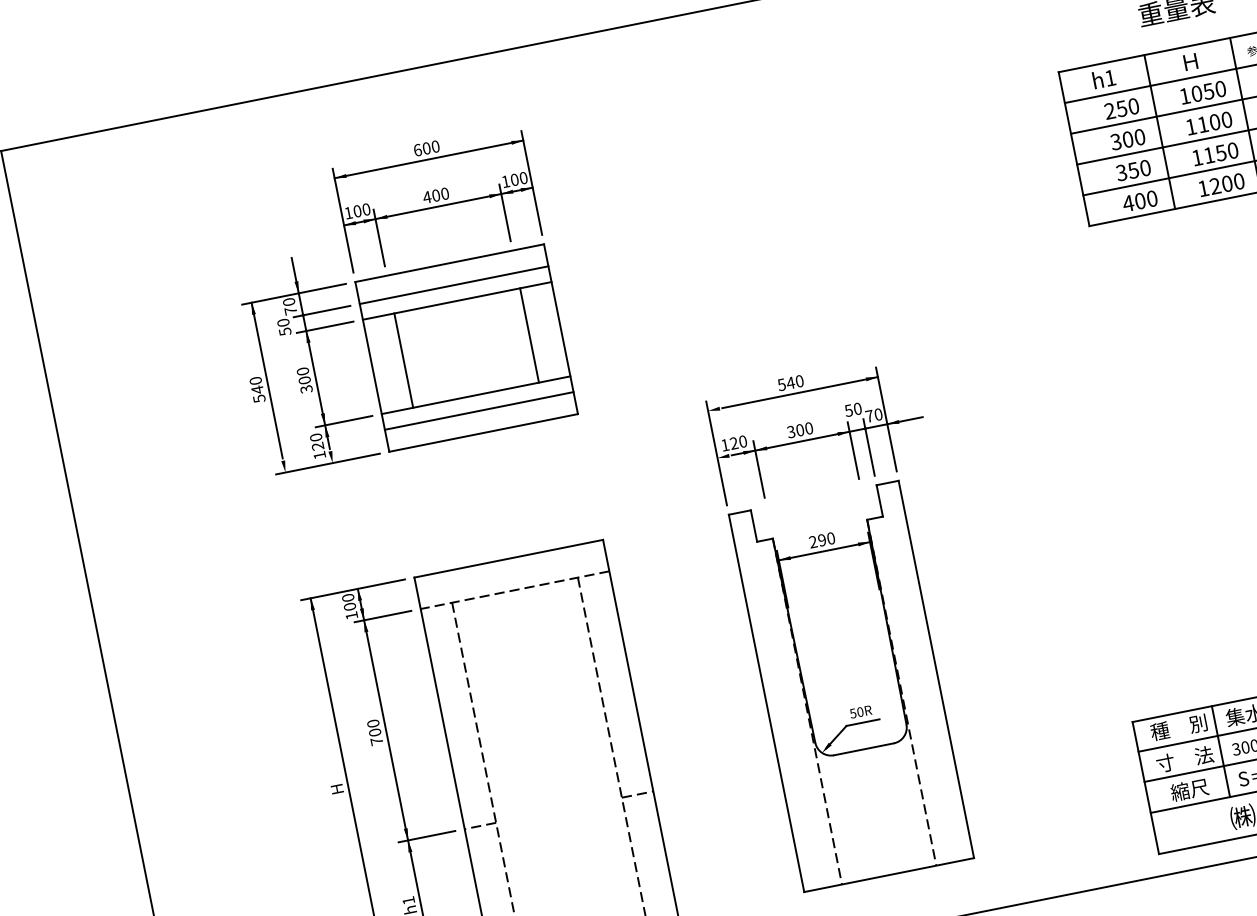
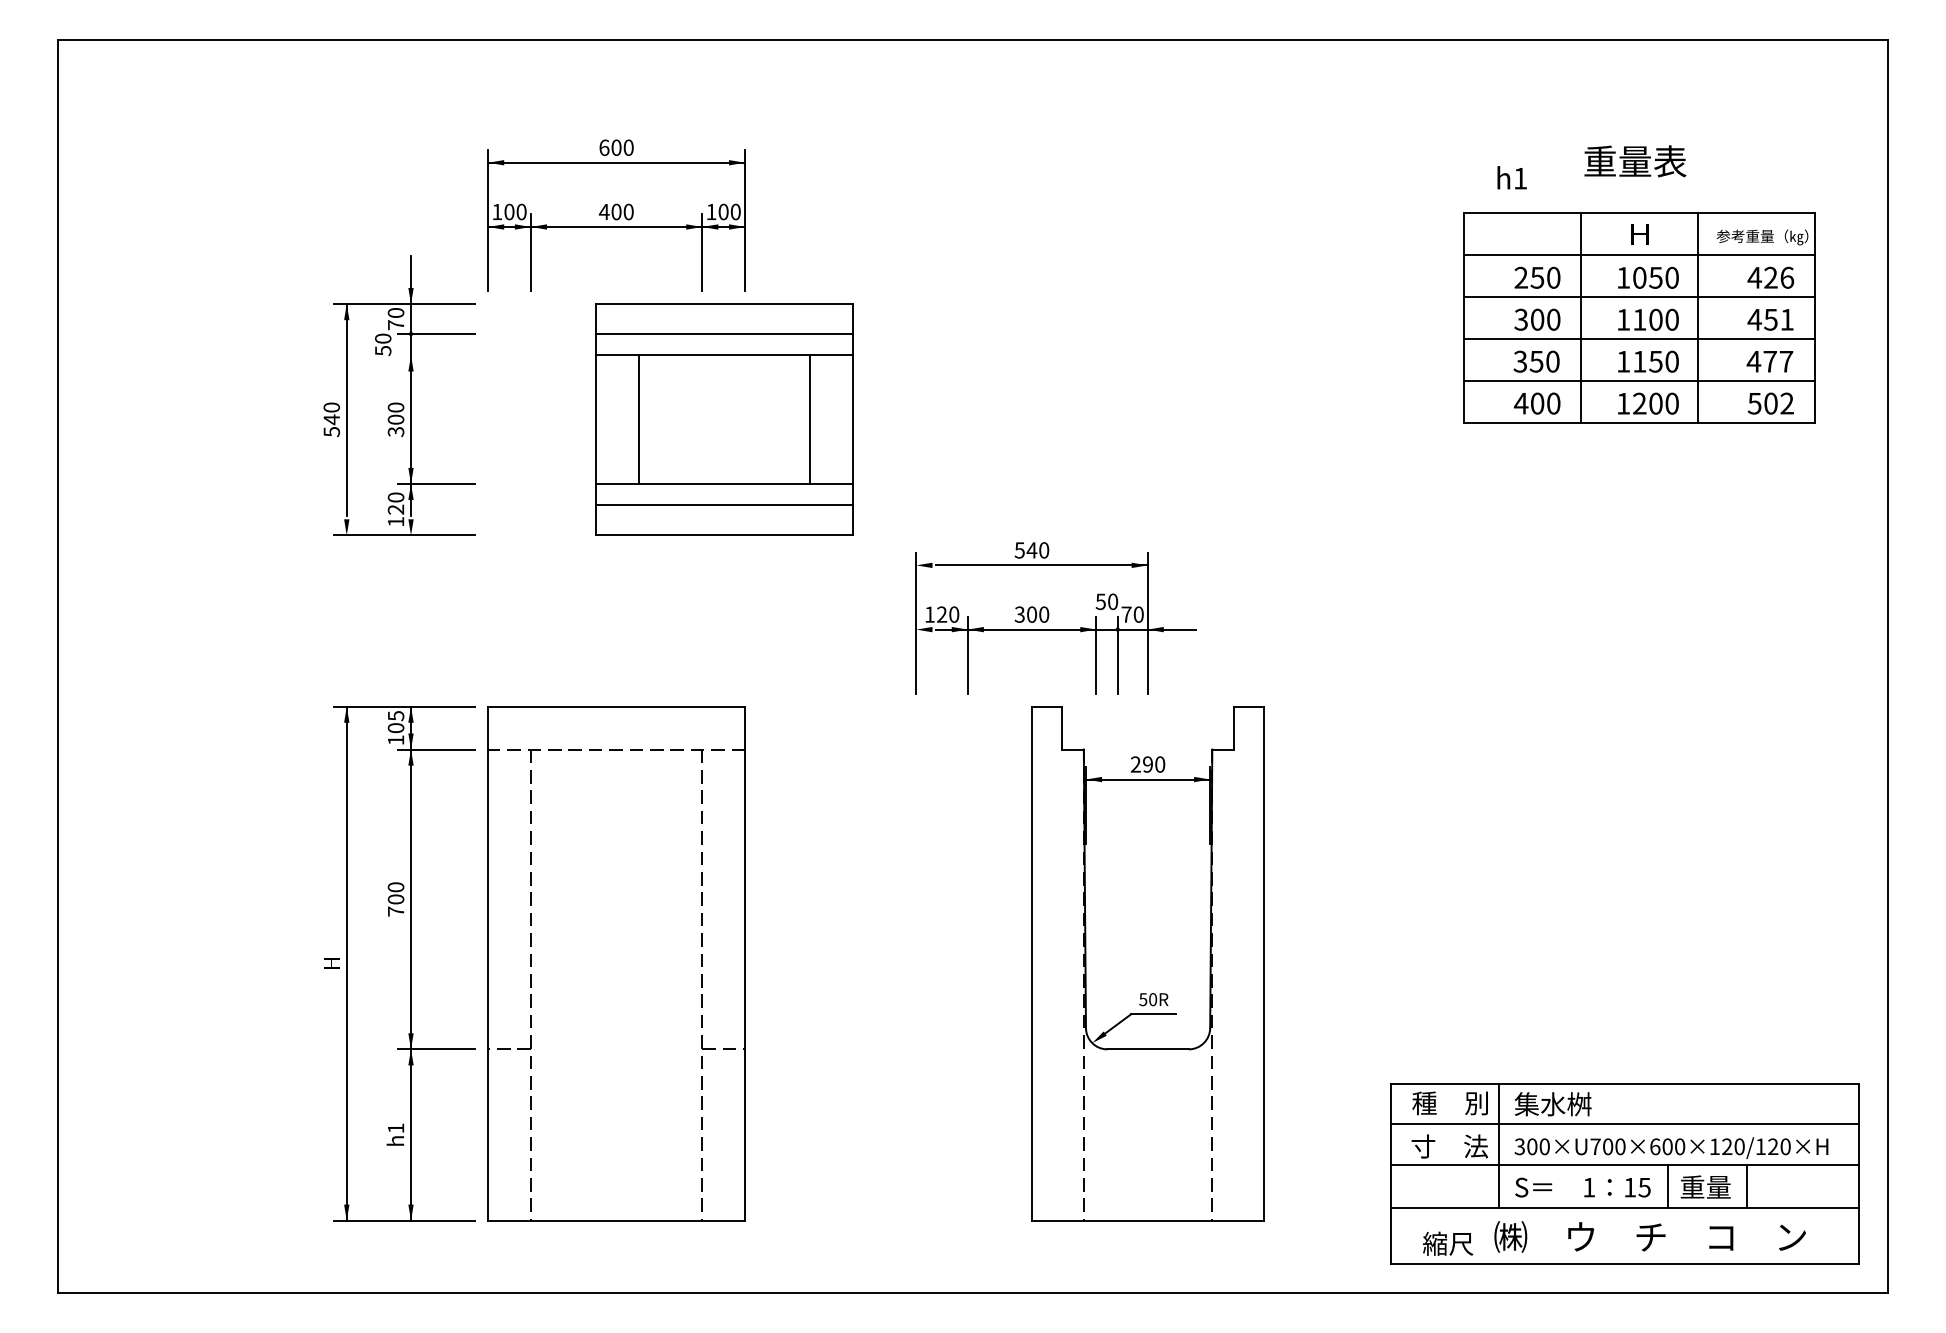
text: (1103, 78) -> (1511, 177), moved
line: (325, 327) -> (436, 355), removed
part: (466, 347) -> (724, 419), moved
text: (347, 598) -> (395, 716), 100 -> 105
part: (850, 686) -> (1147, 963), moved
text: (1189, 789) -> (1448, 1243), moved

